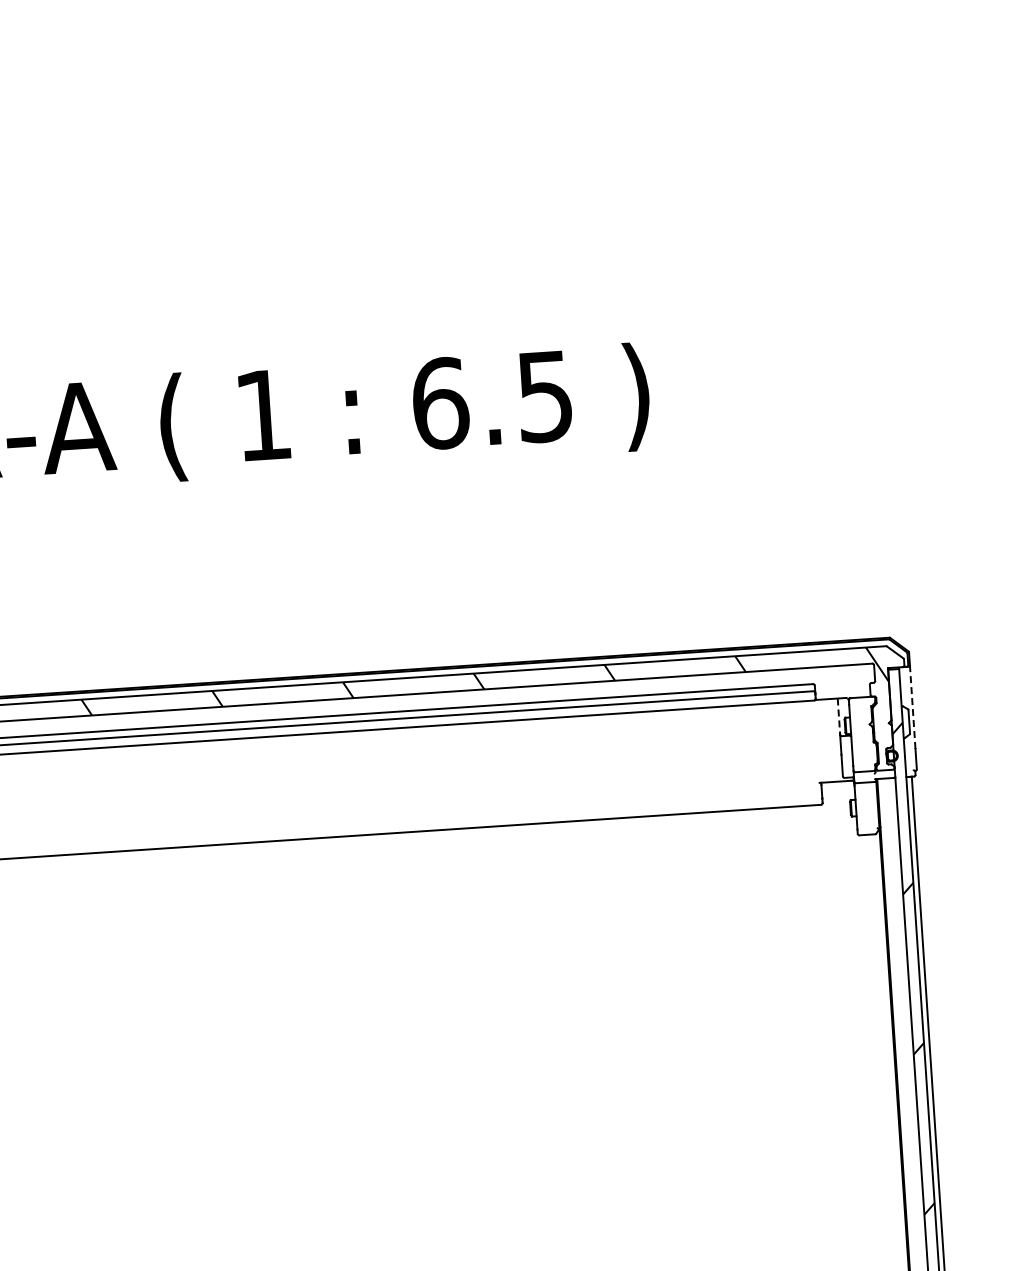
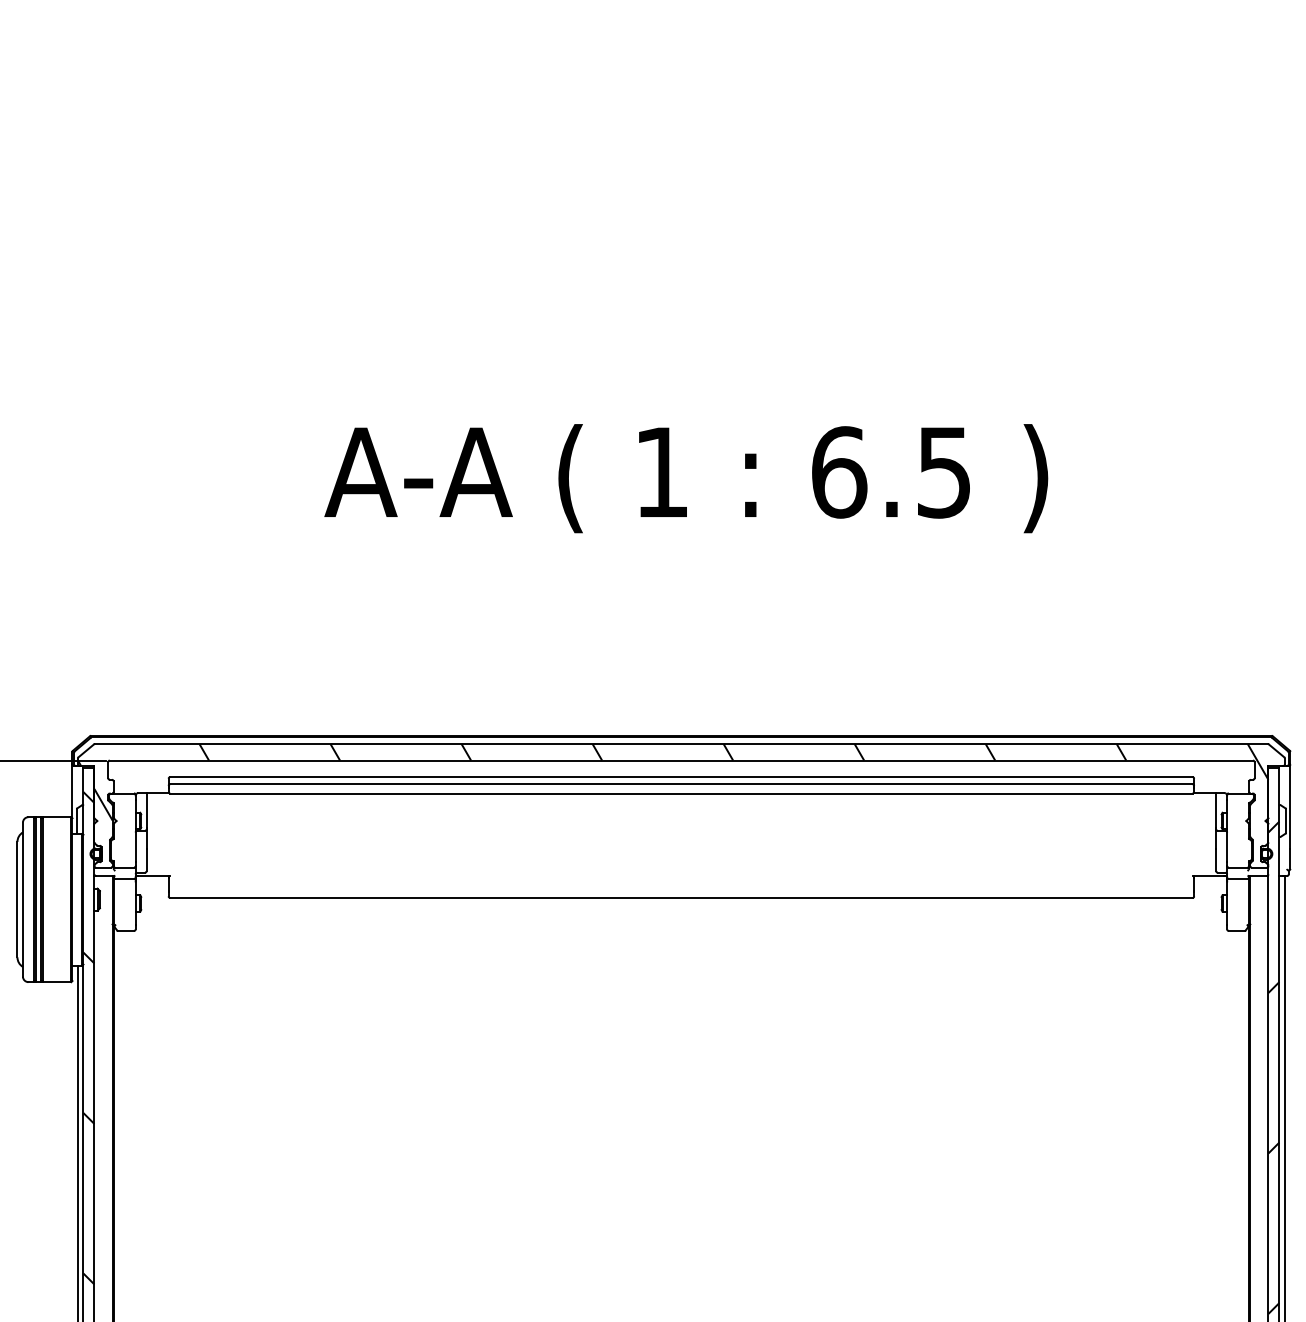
line: (912, 706) -> (1290, 805), dashed -> solid
line: (839, 715) -> (1216, 810), dashed -> solid

